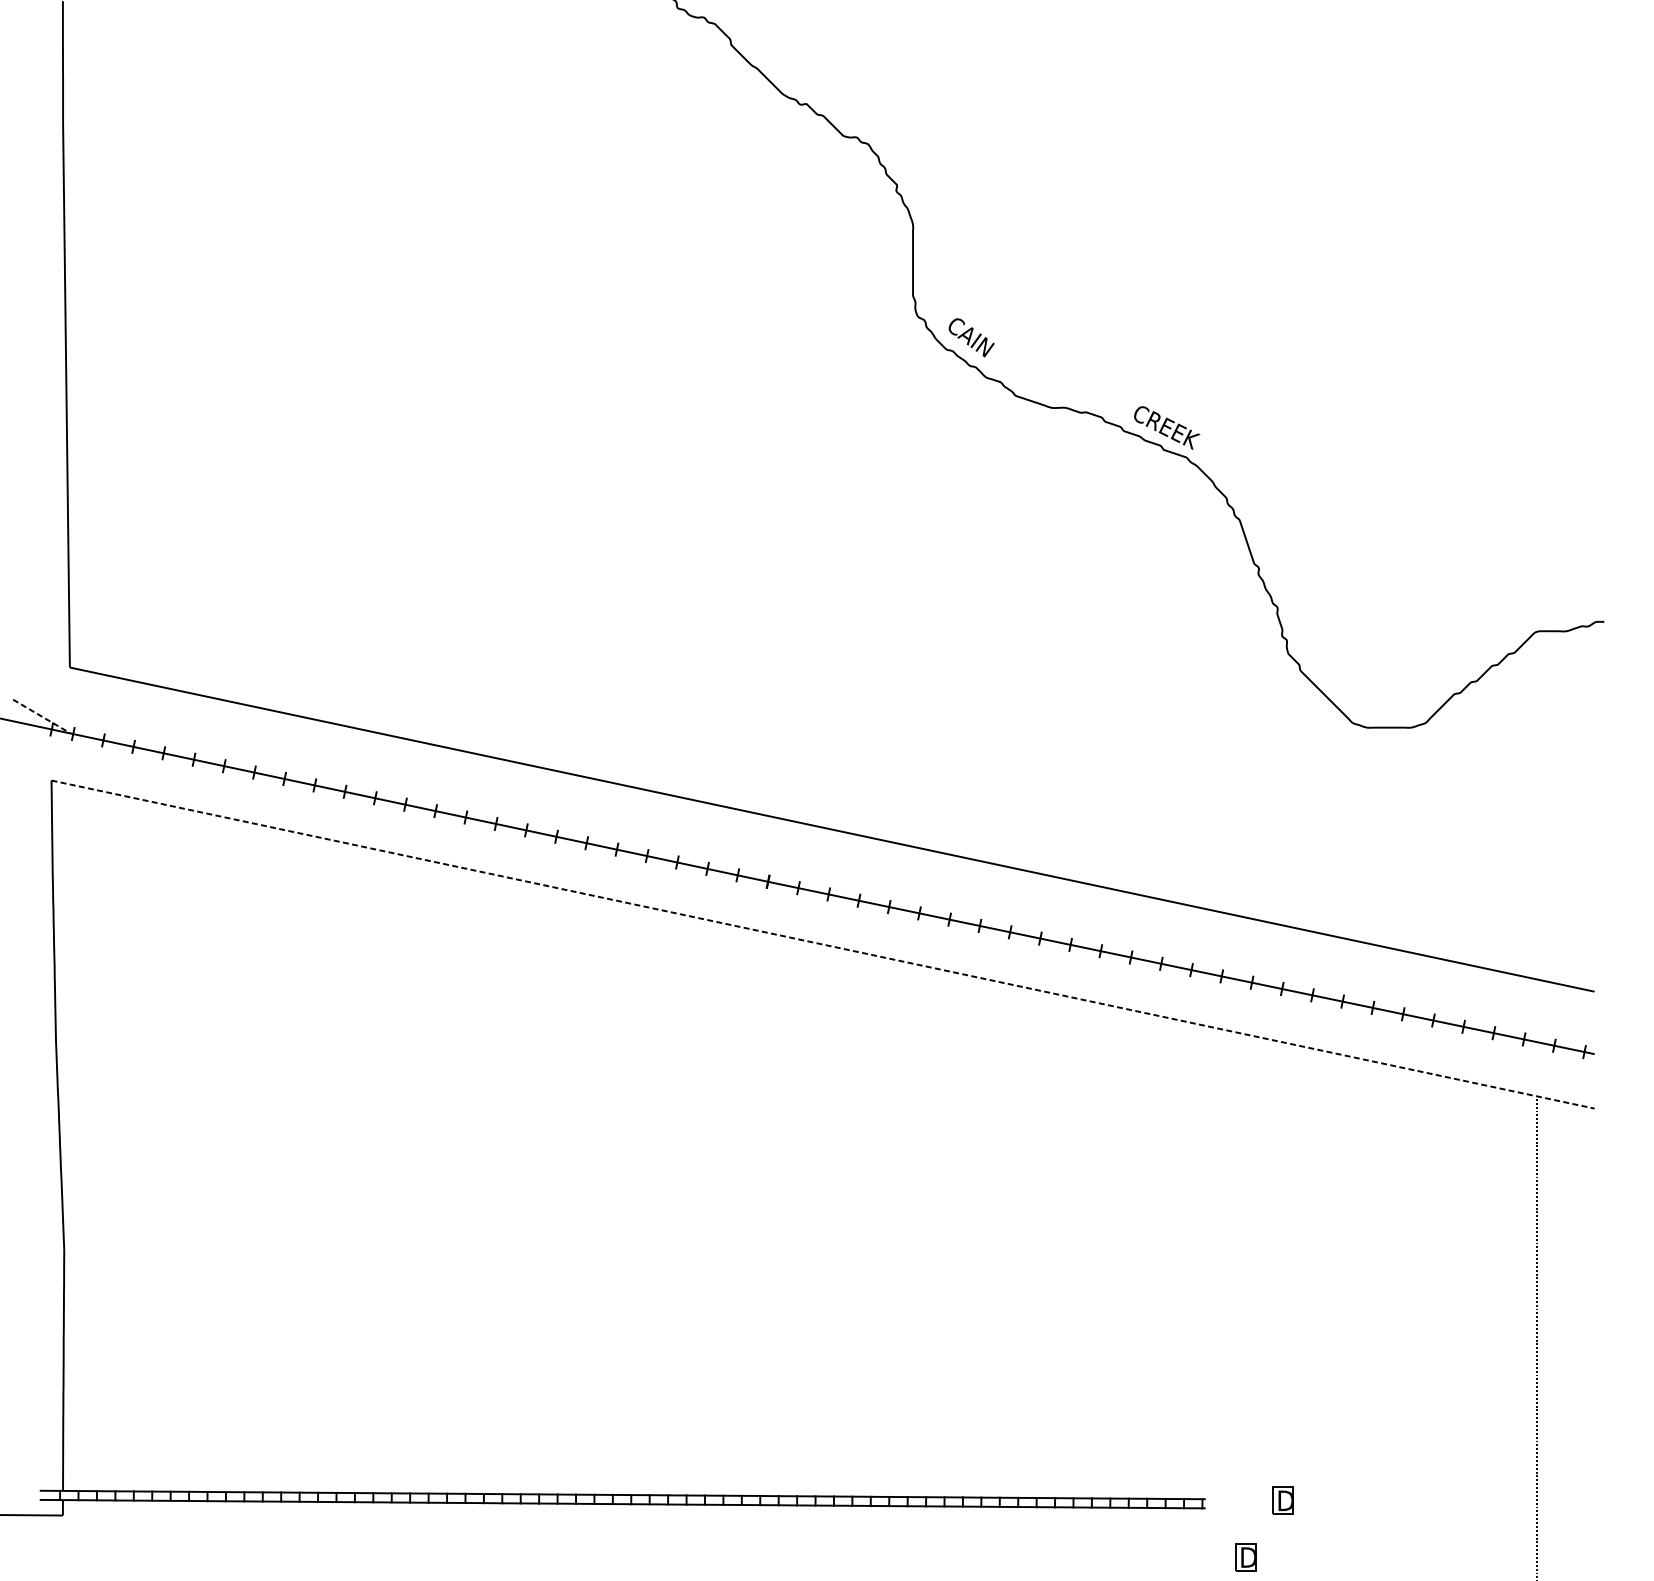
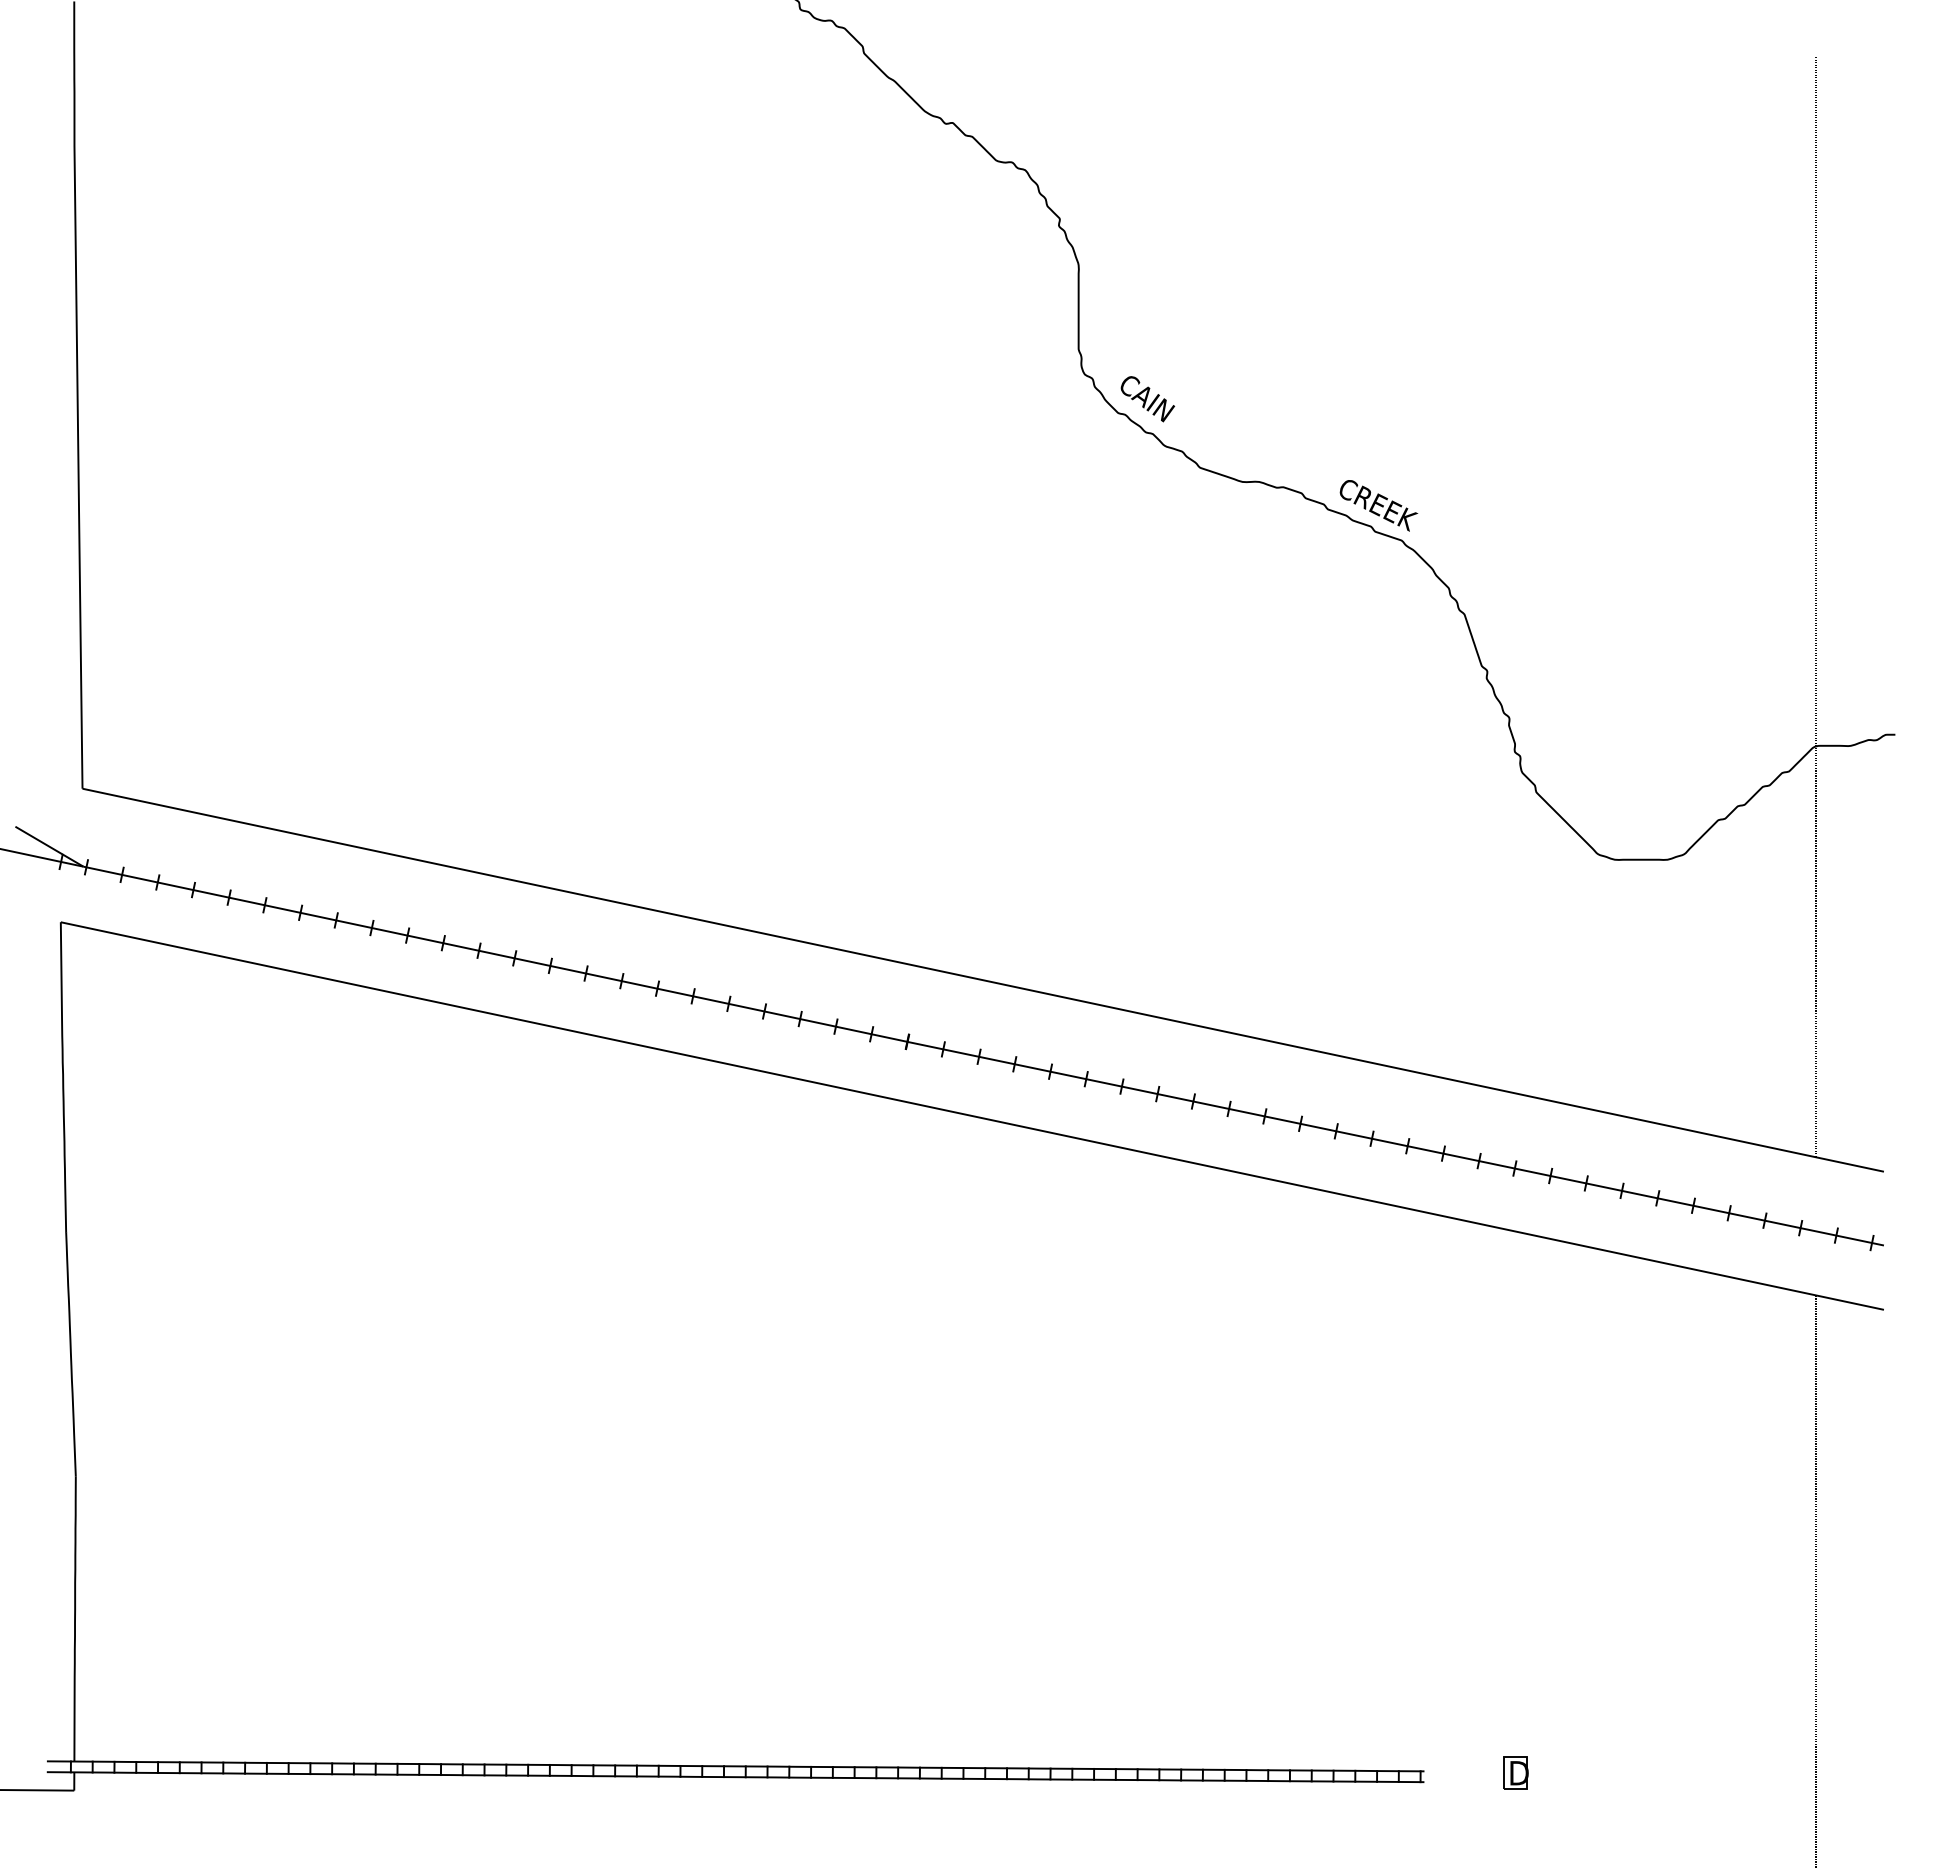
line: (1537, 513) -> (1816, 606), added
line: (41, 716) -> (49, 846), dashed -> solid
line: (823, 944) -> (972, 1116), dashed -> solid
part: (1245, 1556) -> (1471, 1839), removed

